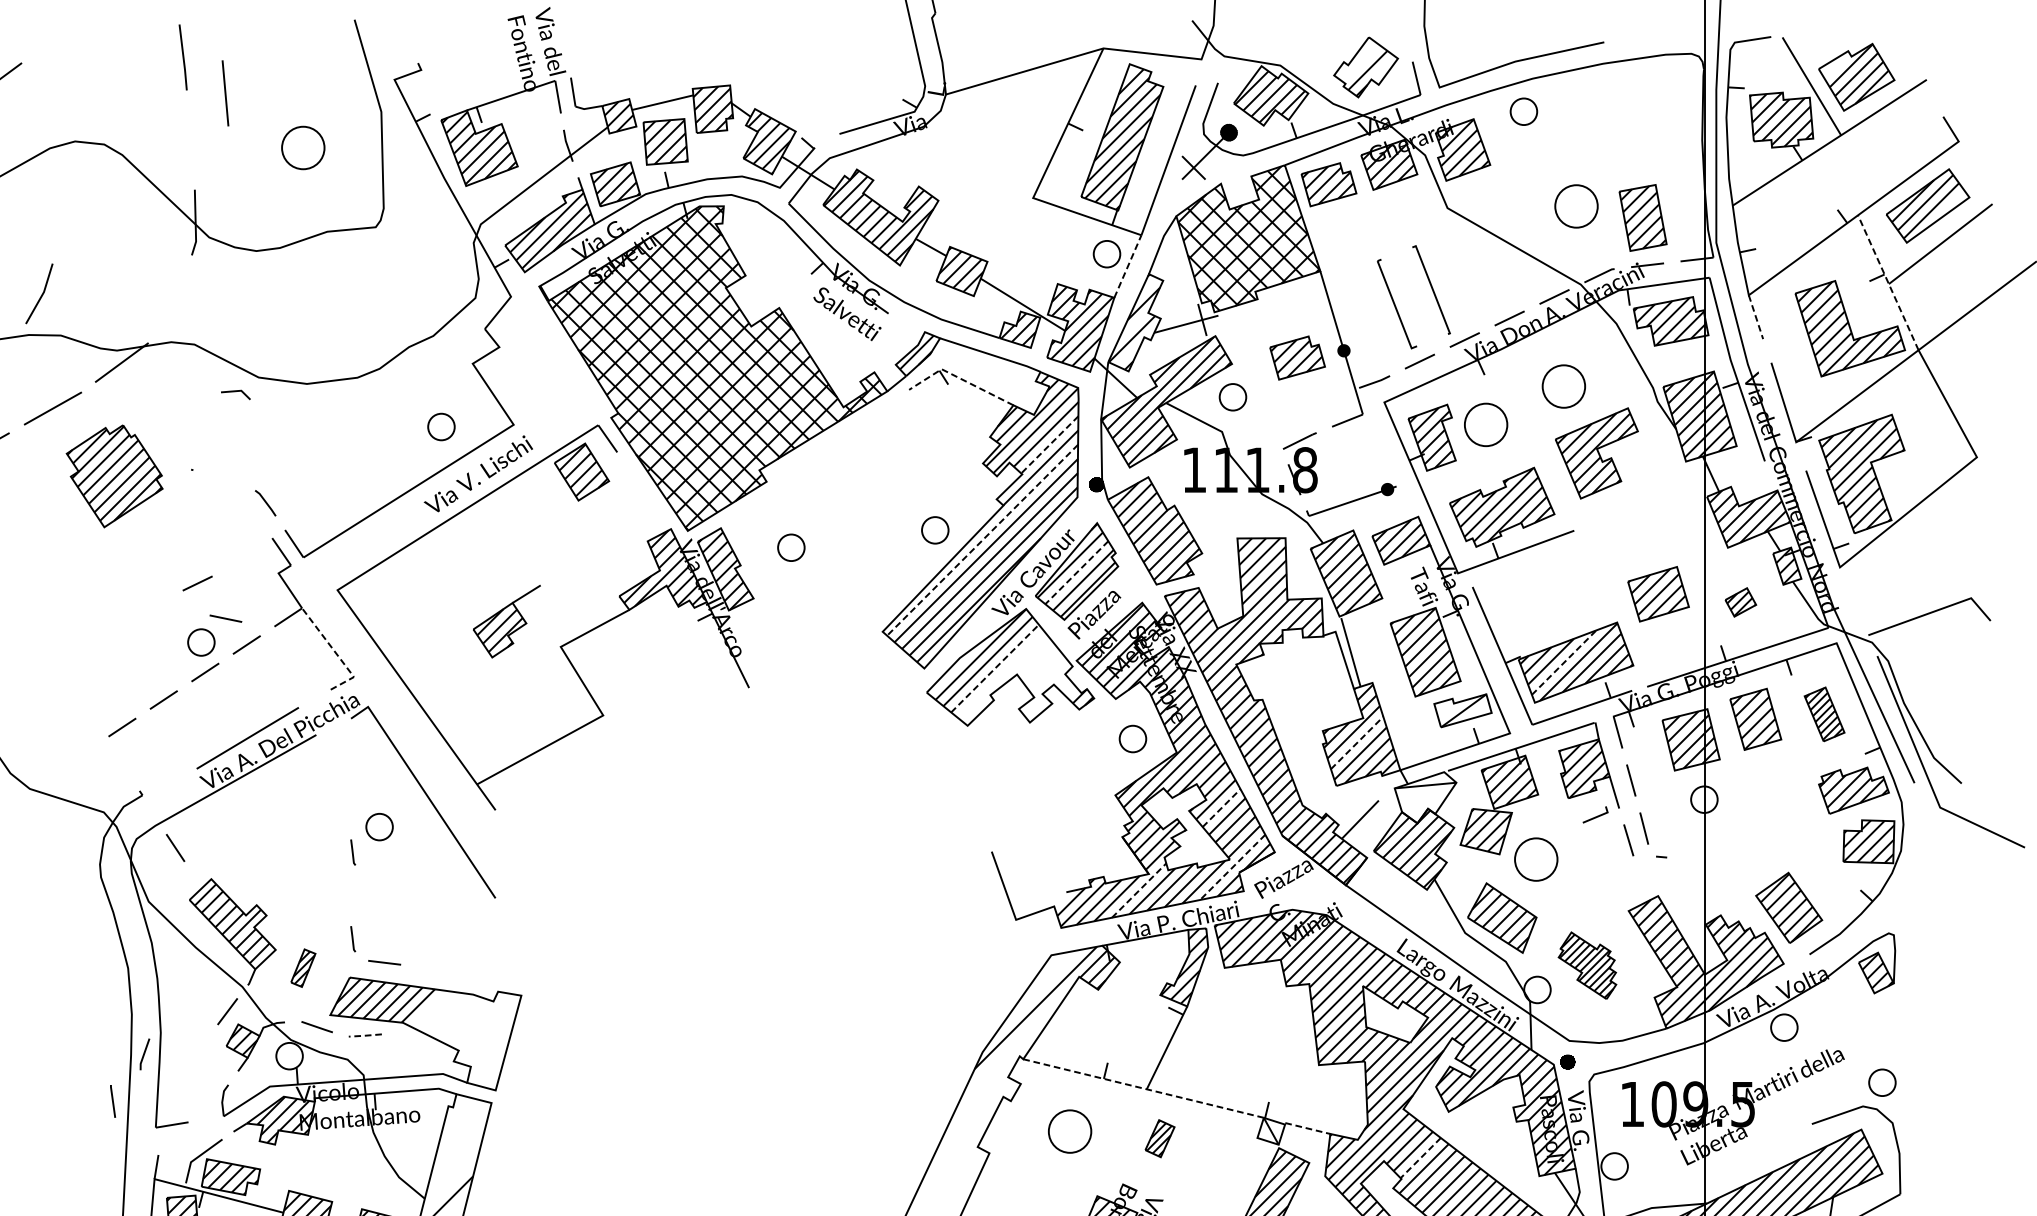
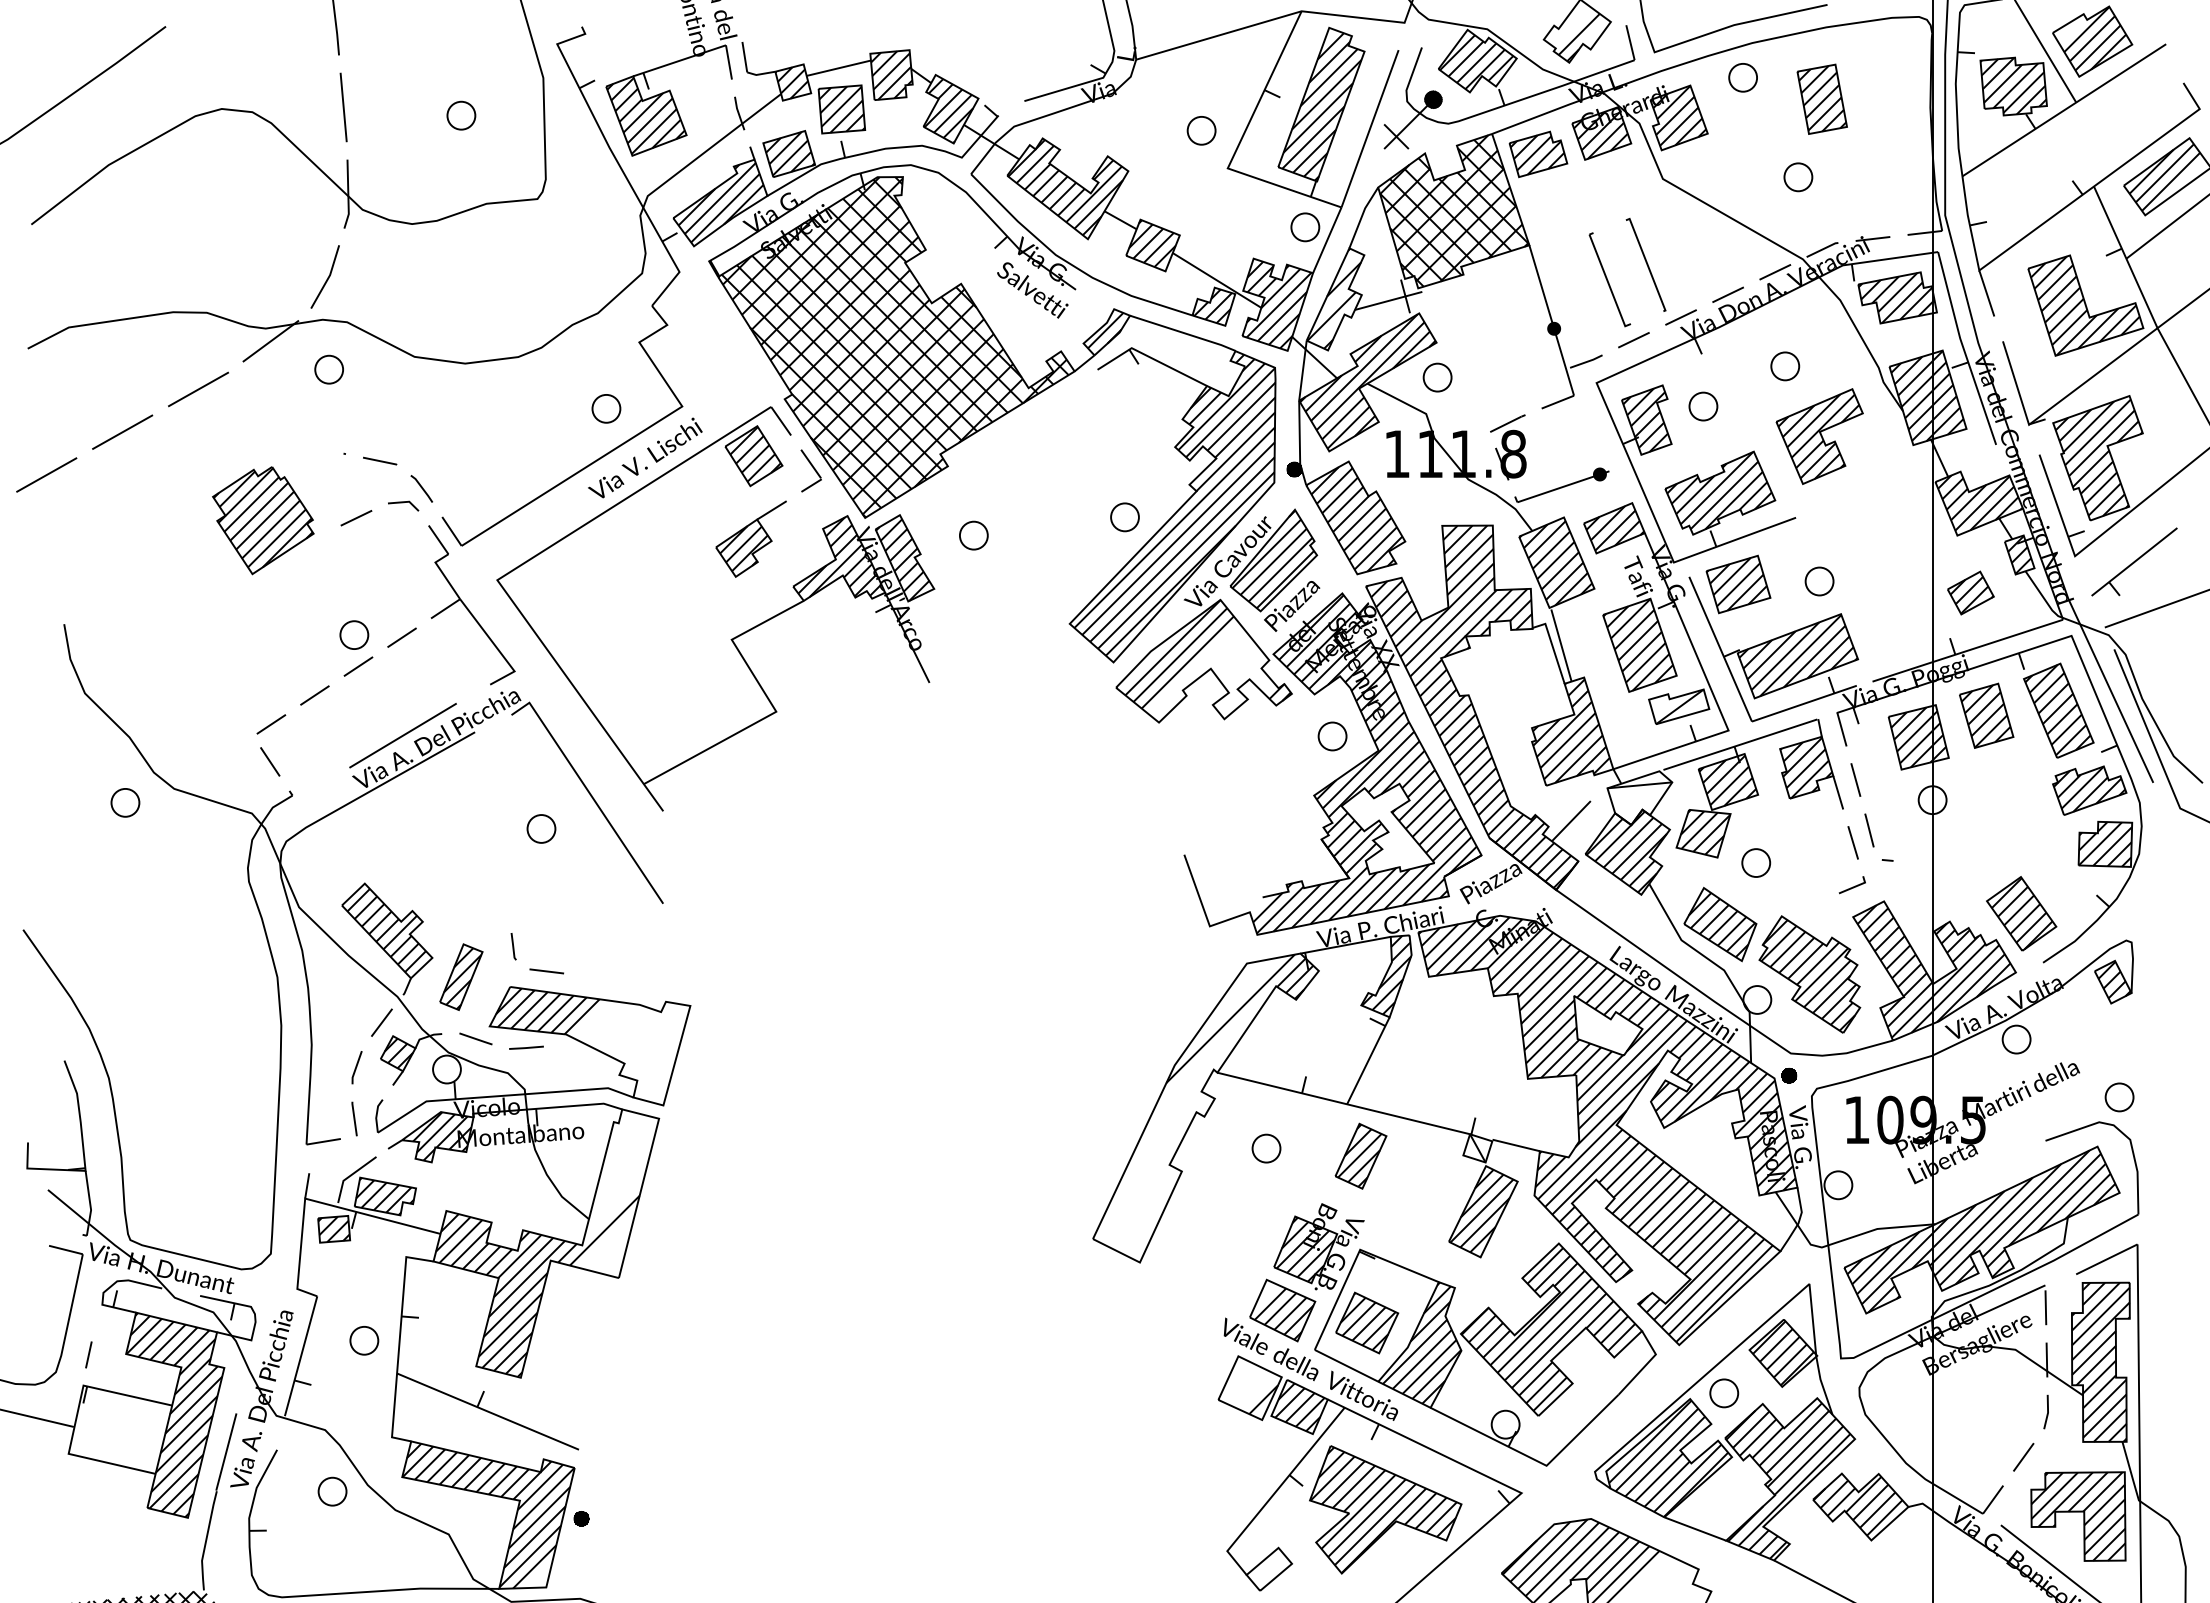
line: (225, 93) -> (343, 107), moved
part: (303, 147) -> (461, 115), size x0.62
part: (1008, 161) -> (1201, 130), added
part: (1576, 206) -> (1798, 177), size x0.62
part: (1642, 217) -> (1821, 98), moved
line: (1128, 266) -> (1327, 240), dashed -> solid
line: (1888, 282) -> (2125, 257), dashed -> solid
line: (41, 294) -> (327, 277), moved
line: (1755, 317) -> (1986, 293), dashed -> solid
part: (1297, 358) -> (1505, 336), removed
line: (959, 378) -> (1150, 357), dashed -> solid
part: (1564, 386) -> (1785, 366), size x0.62
part: (176, 389) -> (328, 369), added
line: (235, 392) -> (403, 503), moved
part: (1486, 424) -> (1703, 406), size x0.62
line: (1049, 444) -> (1244, 427), dashed -> solid
part: (114, 476) -> (263, 520), moved
part: (635, 485) -> (810, 470), added
line: (982, 540) -> (1174, 527), dashed -> solid
line: (1076, 572) -> (1273, 561), dashed -> solid
part: (1896, 572) -> (2134, 561), added
line: (197, 583) -> (356, 518), moved
part: (1596, 591) -> (1819, 581), added
part: (1658, 594) -> (1738, 584), moved
part: (1740, 601) -> (1970, 592), size x1.43
line: (226, 618) -> (380, 460), moved
part: (506, 620) -> (750, 538), moved
line: (336, 653) -> (496, 646), dashed -> solid
line: (1564, 662) -> (1785, 656), dashed -> solid
line: (995, 668) -> (1188, 662), dashed -> solid
part: (1824, 714) -> (2058, 710), size x1.67
line: (1356, 742) -> (1567, 740), dashed -> solid
line: (1221, 807) -> (1425, 808), dashed -> solid
line: (1595, 816) -> (1852, 886), moved
line: (175, 847) -> (270, 761), moved
line: (352, 852) -> (513, 855), removed
part: (1536, 859) -> (1756, 862), size x0.62
line: (1231, 867) -> (1436, 871), dashed -> solid
line: (1139, 890) -> (1339, 895), dashed -> solid
part: (1587, 965) -> (1809, 974), size x1.67
part: (303, 967) -> (461, 976), size x1.67
line: (364, 1036) -> (525, 1048), dashed -> solid
line: (144, 1054) -> (356, 1067), moved
line: (1144, 1088) -> (1344, 1103), dashed -> solid
line: (112, 1100) -> (354, 1118), moved
line: (1308, 1128) -> (1516, 1145), dashed -> solid
part: (1070, 1131) -> (1266, 1148), size x0.62
part: (1159, 1138) -> (1360, 1155), size x1.67
line: (1420, 1158) -> (1634, 1176), dashed -> solid

